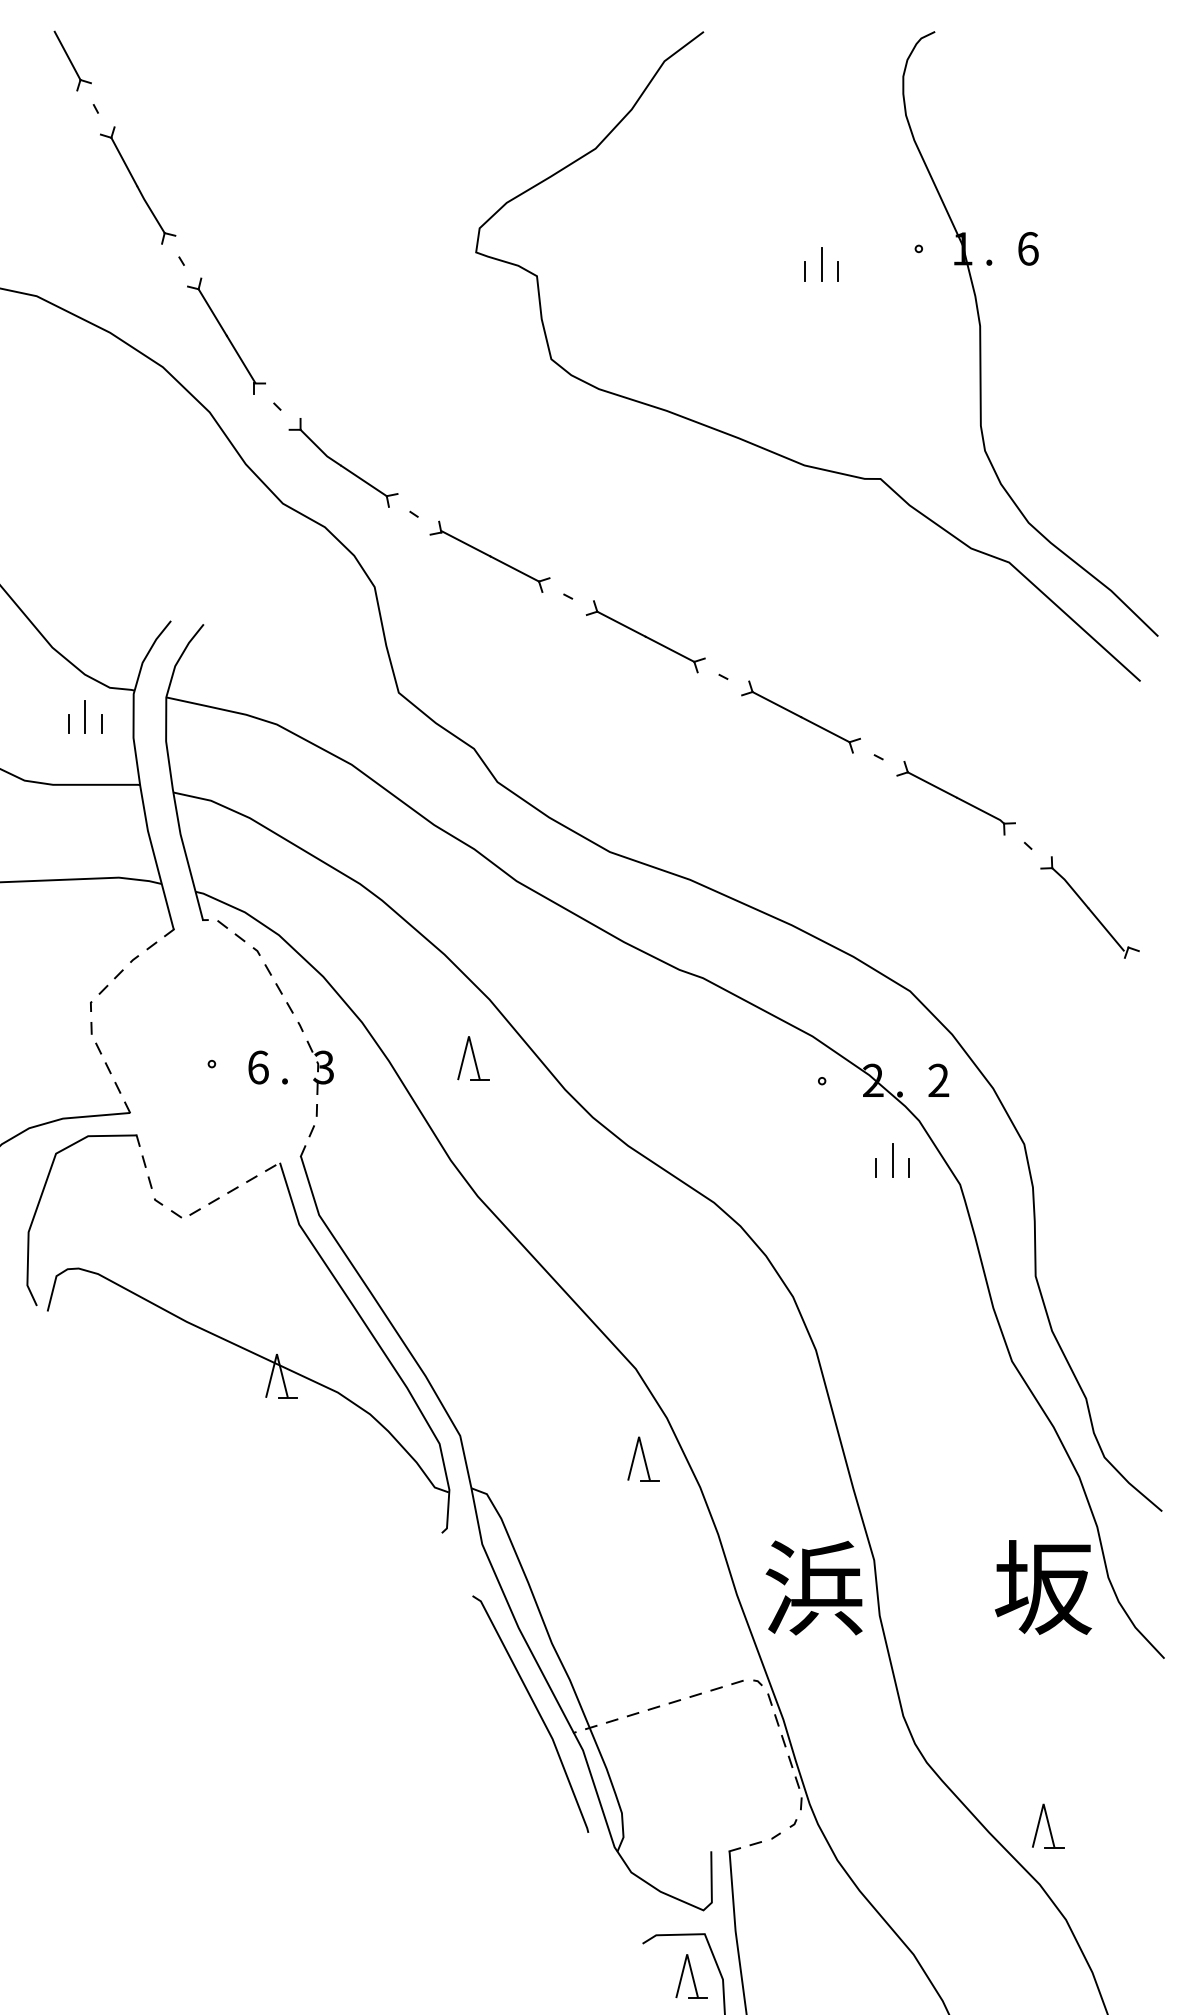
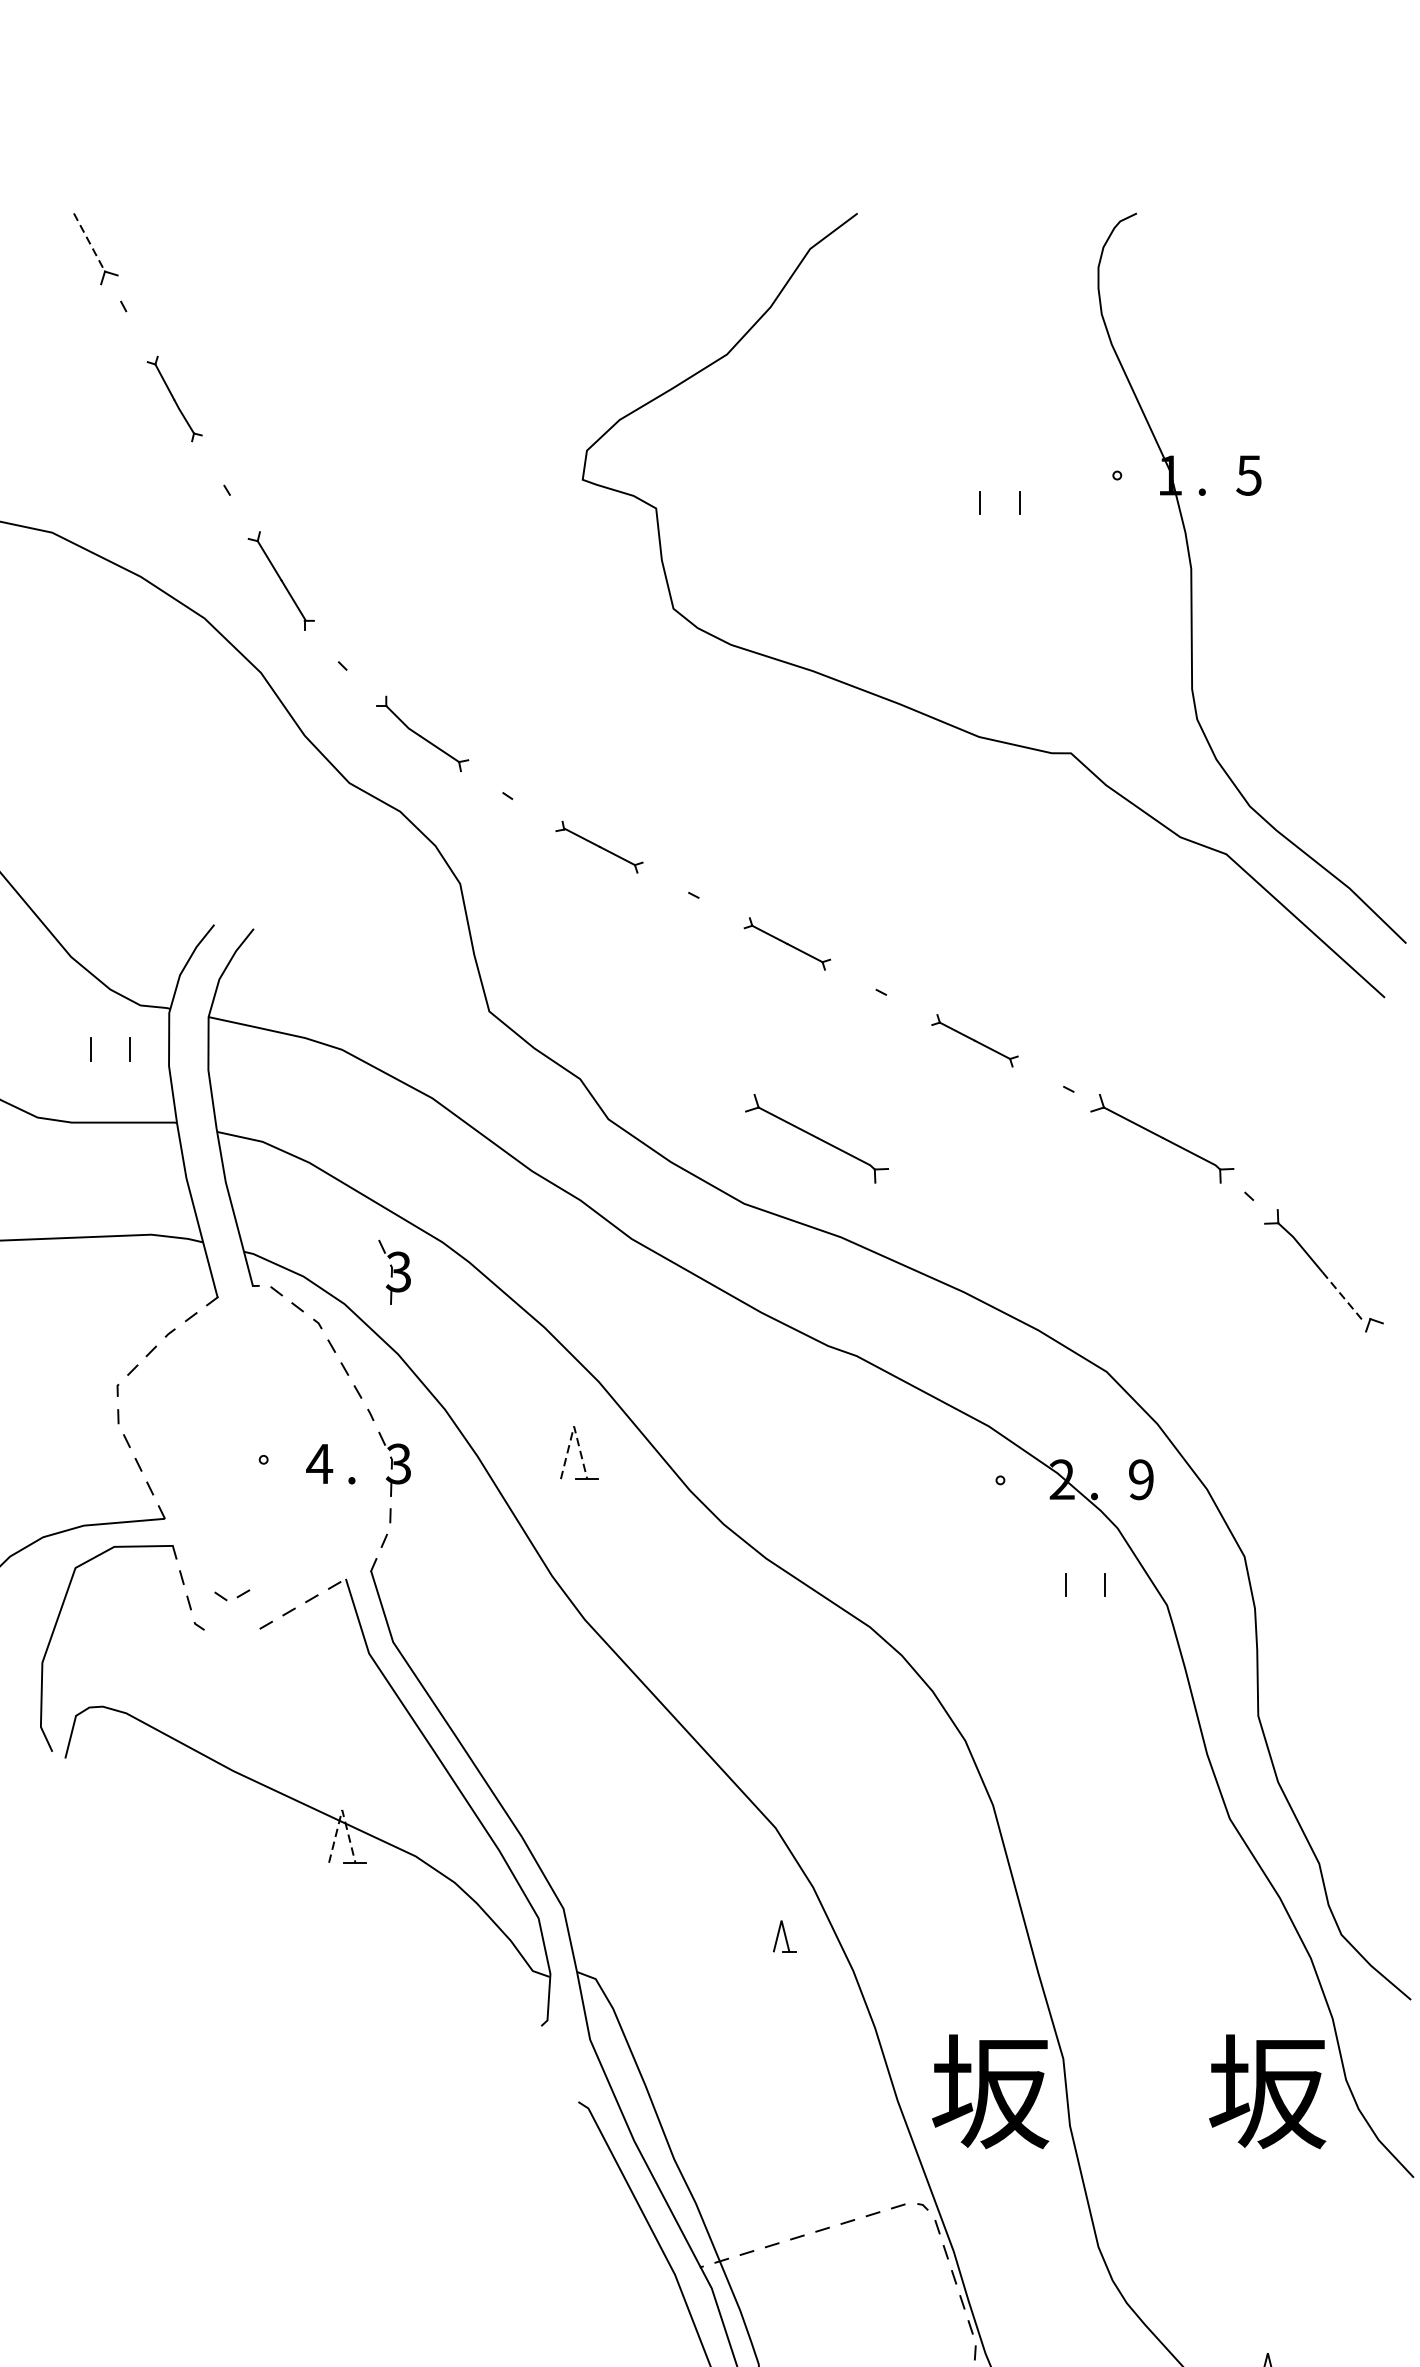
line: (67, 56) -> (89, 243), solid -> dashed
part: (138, 185) -> (175, 398), size x0.6
text: (1027, 248) -> (1248, 475), 6 -> 5
line: (821, 263) -> (999, 493), removed
part: (226, 335) -> (281, 580), size x0.7
part: (343, 462) -> (422, 733), size x0.7
part: (489, 556) -> (598, 846), size x0.6
part: (645, 636) -> (787, 943), size x0.6
line: (85, 716) -> (111, 1040), removed
part: (800, 716) -> (974, 1040), size x0.6
part: (669, 798) -> (816, 1139), added
part: (319, 908) -> (393, 1271), added
line: (1106, 929) -> (1343, 1297), solid -> dashed
line: (468, 1036) -> (573, 1426), solid -> dashed
text: (258, 1067) -> (319, 1463), 6 -> 4
text: (938, 1080) -> (1140, 1479), 2 -> 9
line: (892, 1160) -> (1085, 1576), removed
part: (185, 1213) -> (231, 1595), moved
line: (276, 1354) -> (341, 1810), solid -> dashed
part: (643, 1458) -> (784, 1936), size x0.6
text: (813, 1587) -> (990, 2091), 浜 -> 坂

